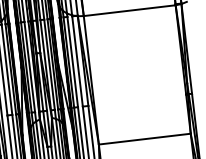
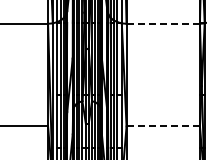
line: (129, 10) -> (163, 23), solid -> dashed
line: (145, 139) -> (163, 126), solid -> dashed

